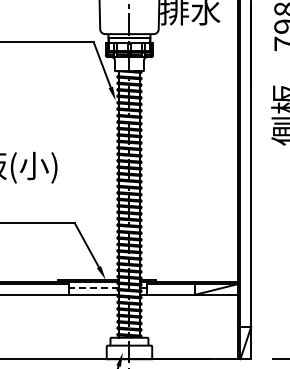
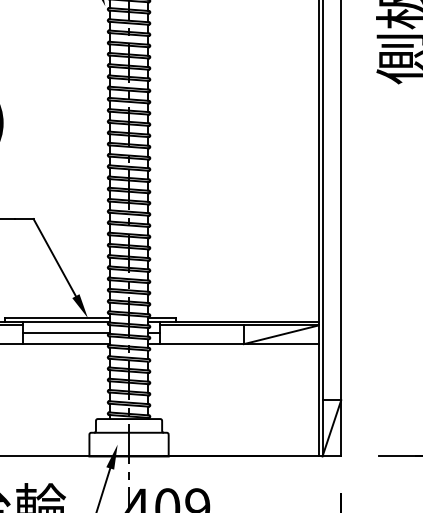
line: (93, 288) -> (66, 333), dashed -> solid

